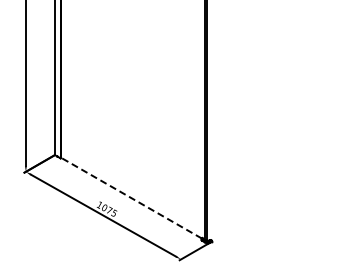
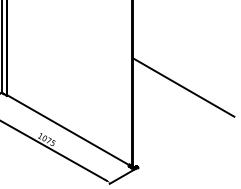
line: (264, 148) -> (183, 87), added
line: (131, 197) -> (68, 129), dashed -> solid

